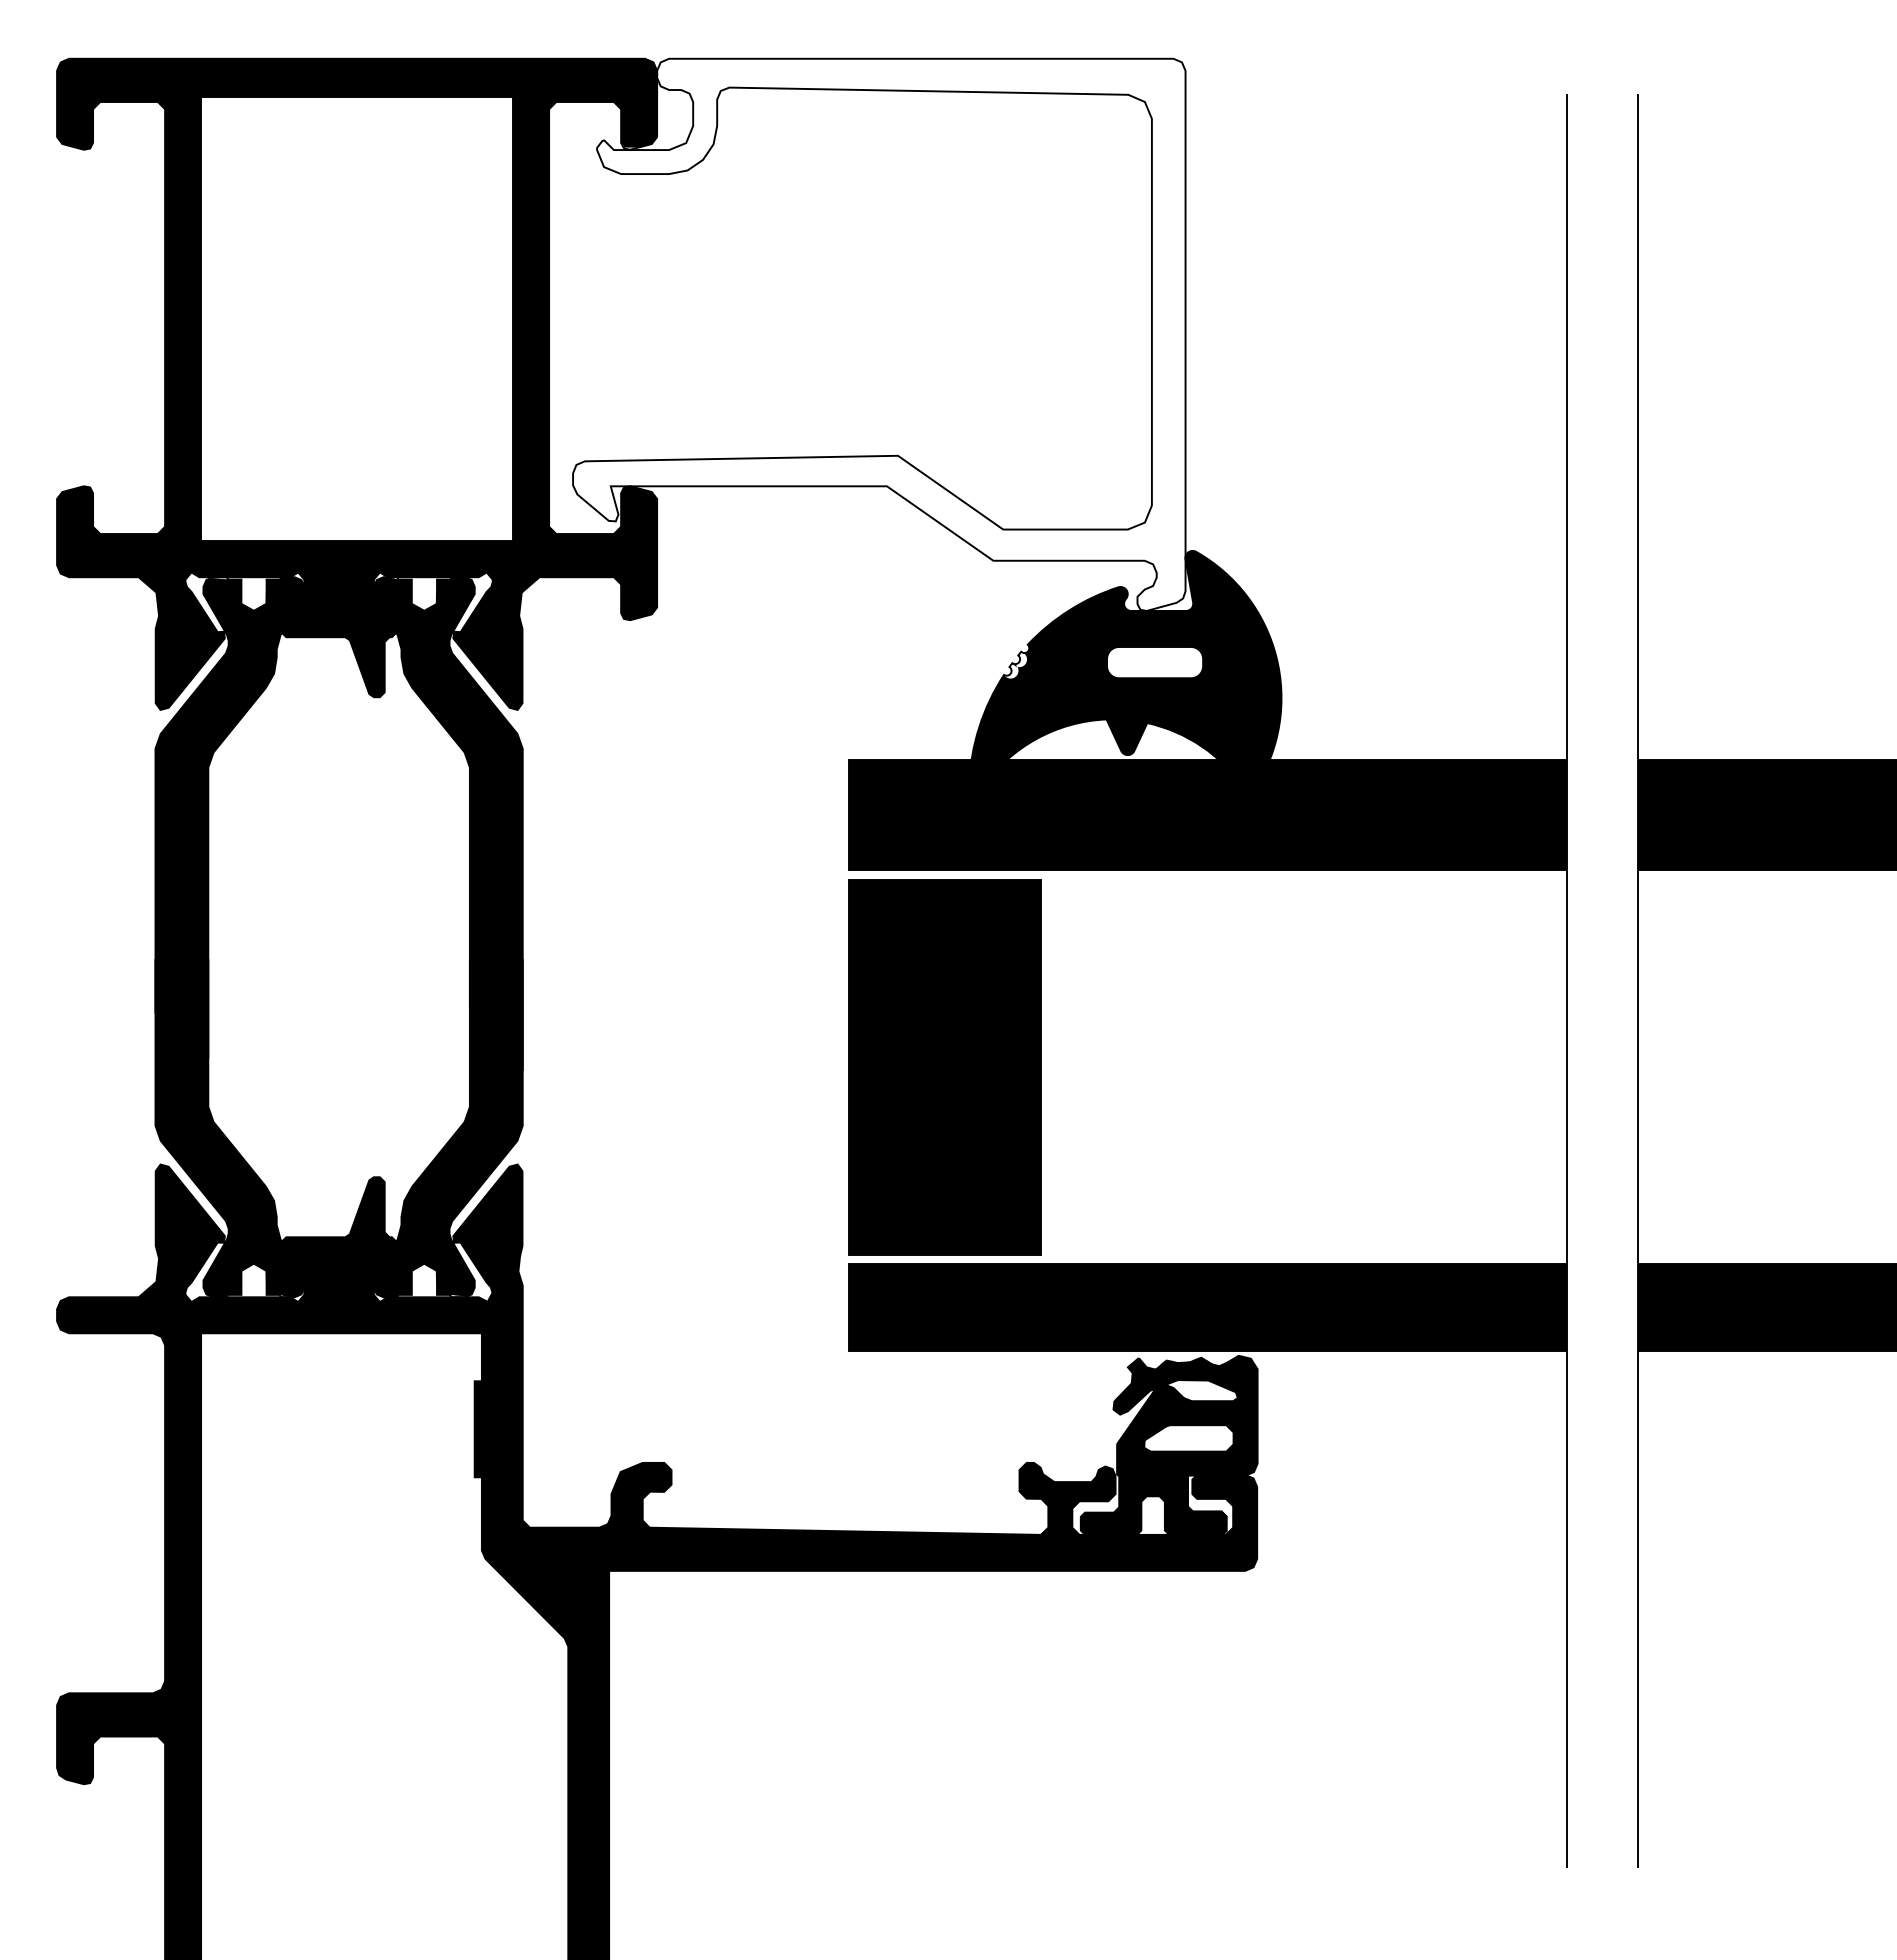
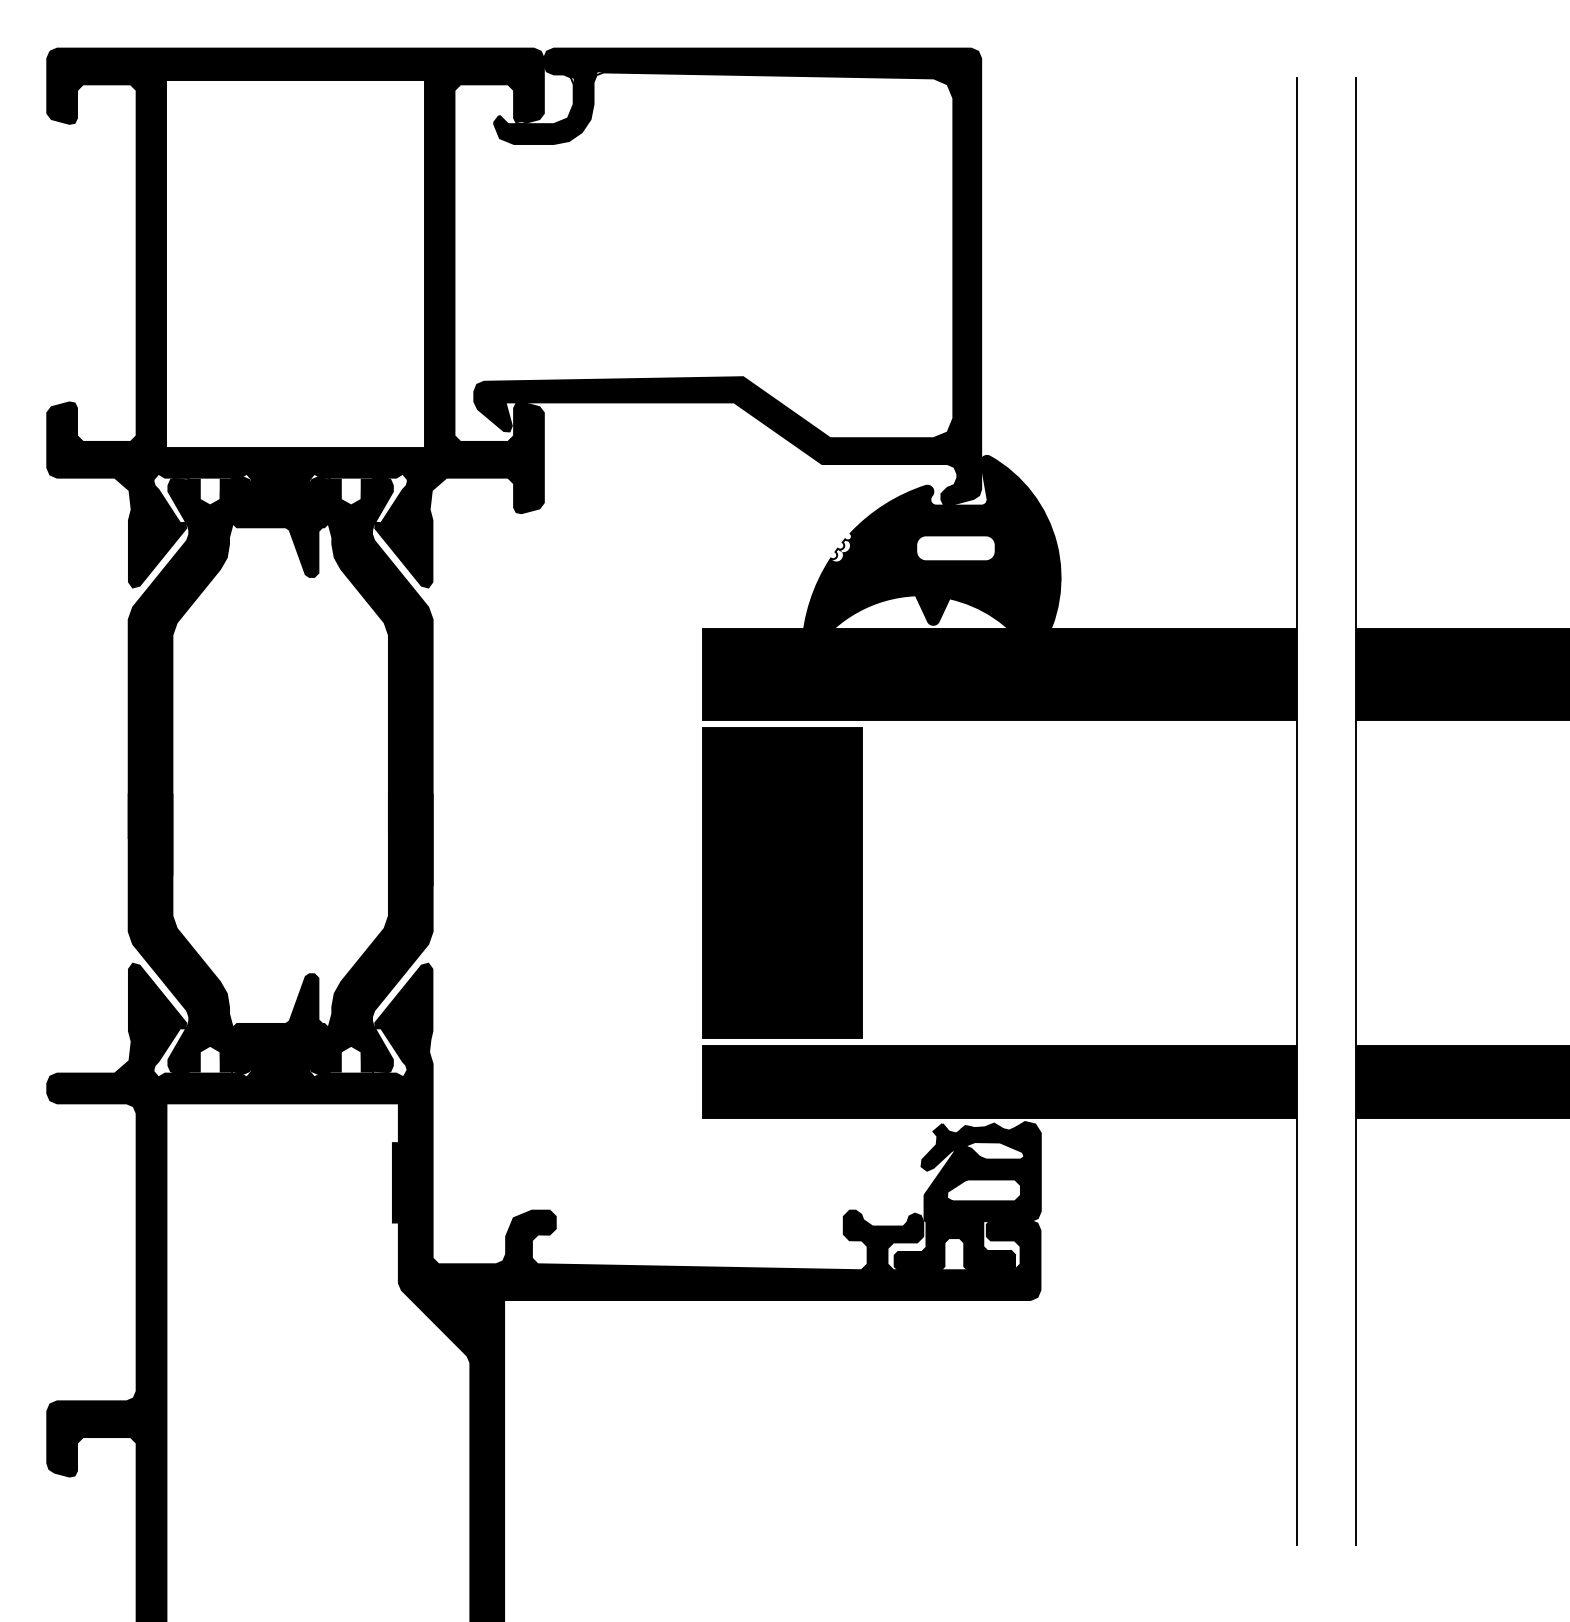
fill: (879, 334) -> (727, 276), added

